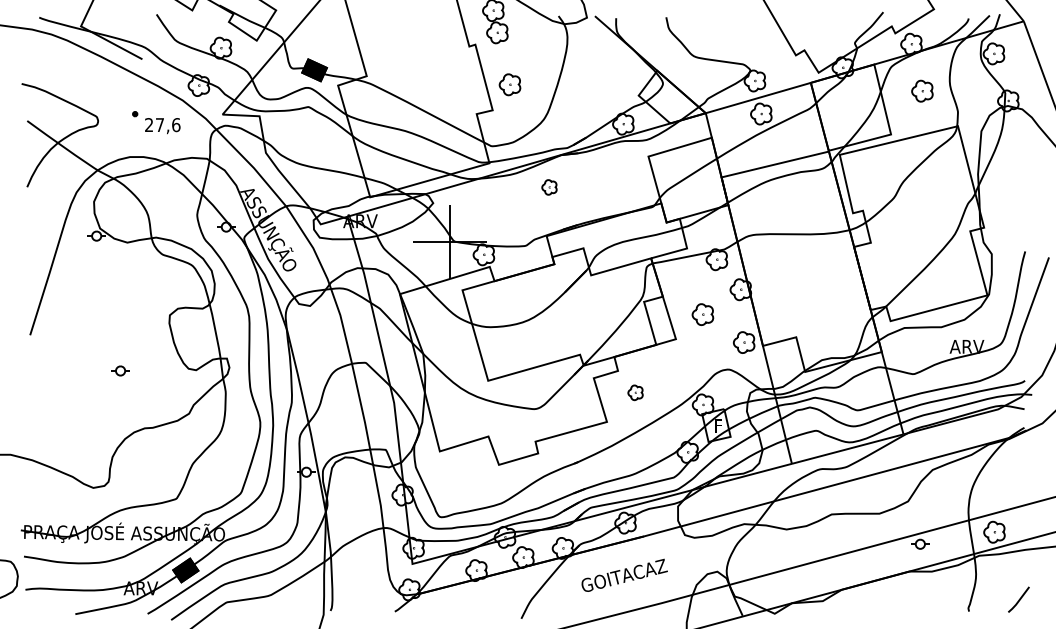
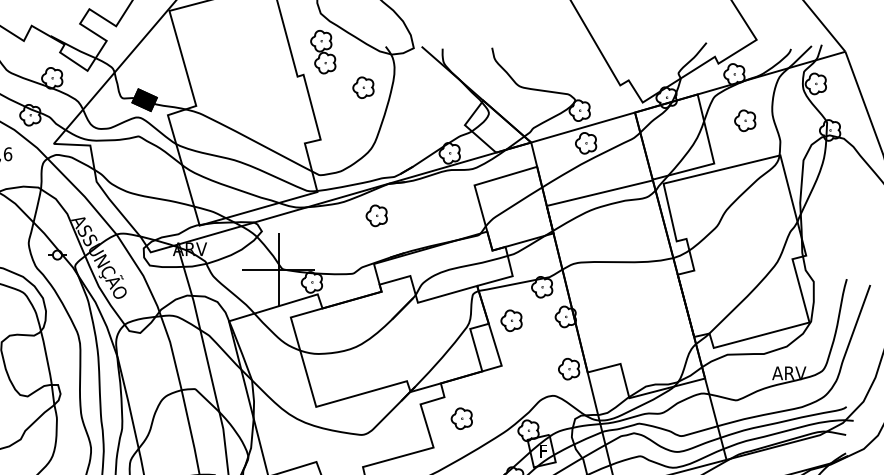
part: (509, 84) -> (362, 87), moved
part: (549, 187) -> (376, 215), size x1.43
part: (702, 314) -> (511, 320), moved
part: (635, 392) -> (461, 418), size x1.43

